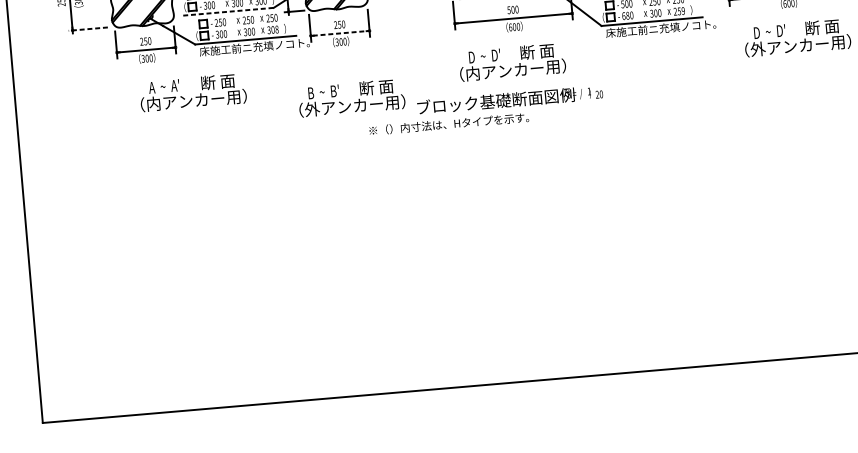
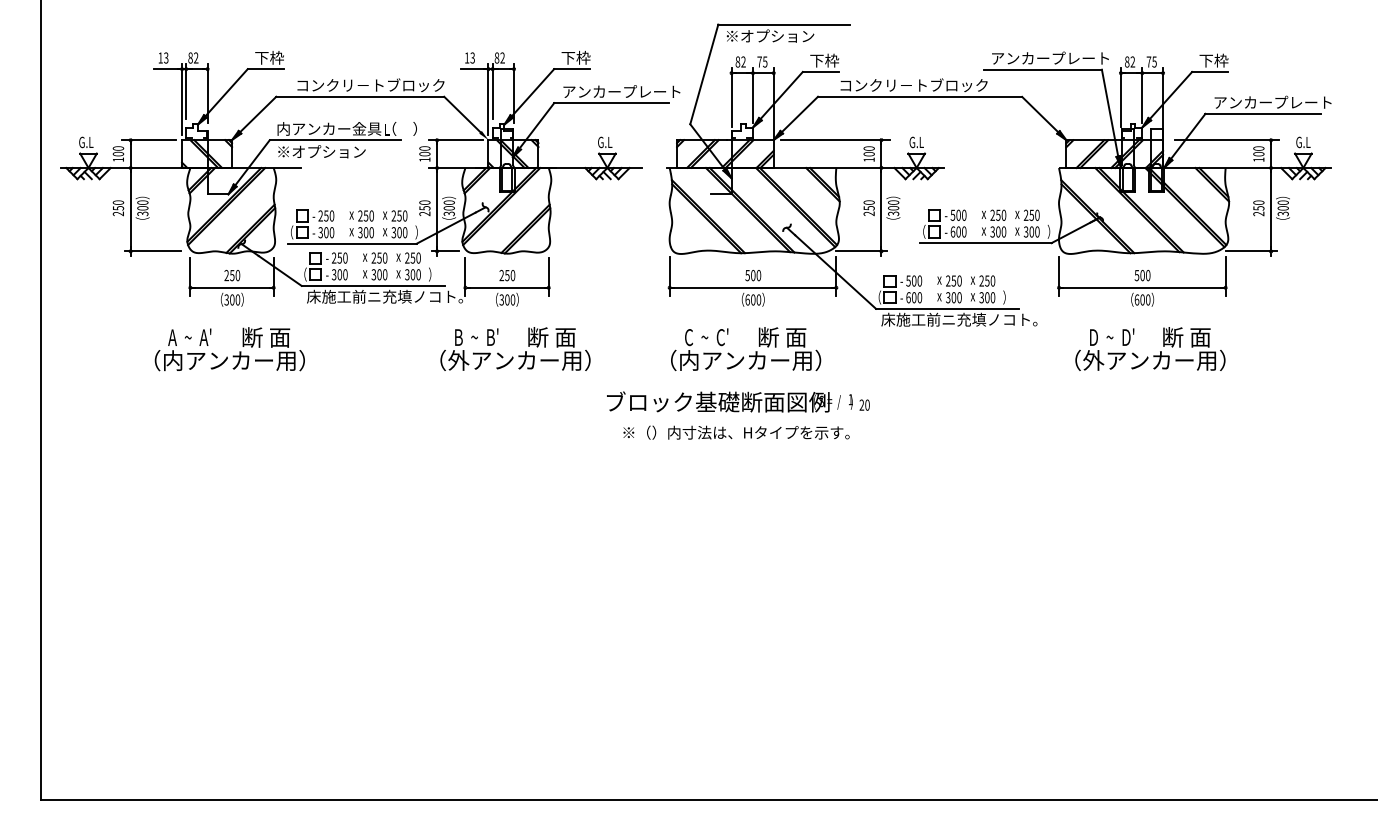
line: (228, 11) -> (352, 243), dashed -> solid
text: (679, 11) -> (987, 297), 259 -> 300
text: (627, 16) -> (913, 298), 680 -> 600
line: (88, 29) -> (152, 251), dashed -> solid
text: (277, 30) -> (418, 275), 308 -> 300
line: (340, 33) -> (507, 287), dashed -> solid
text: (484, 56) -> (707, 337), D  ~  D' -> C  ~  C'
text: (192, 92) -> (229, 349), moved
text: (351, 97) -> (515, 348), moved
text: (449, 124) -> (736, 432), moved

